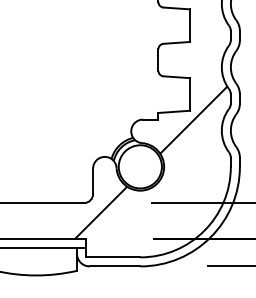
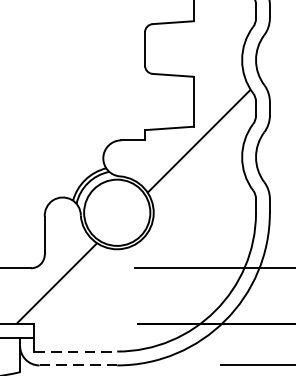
line: (113, 257) -> (76, 351), solid -> dashed
line: (115, 266) -> (79, 365), solid -> dashed

